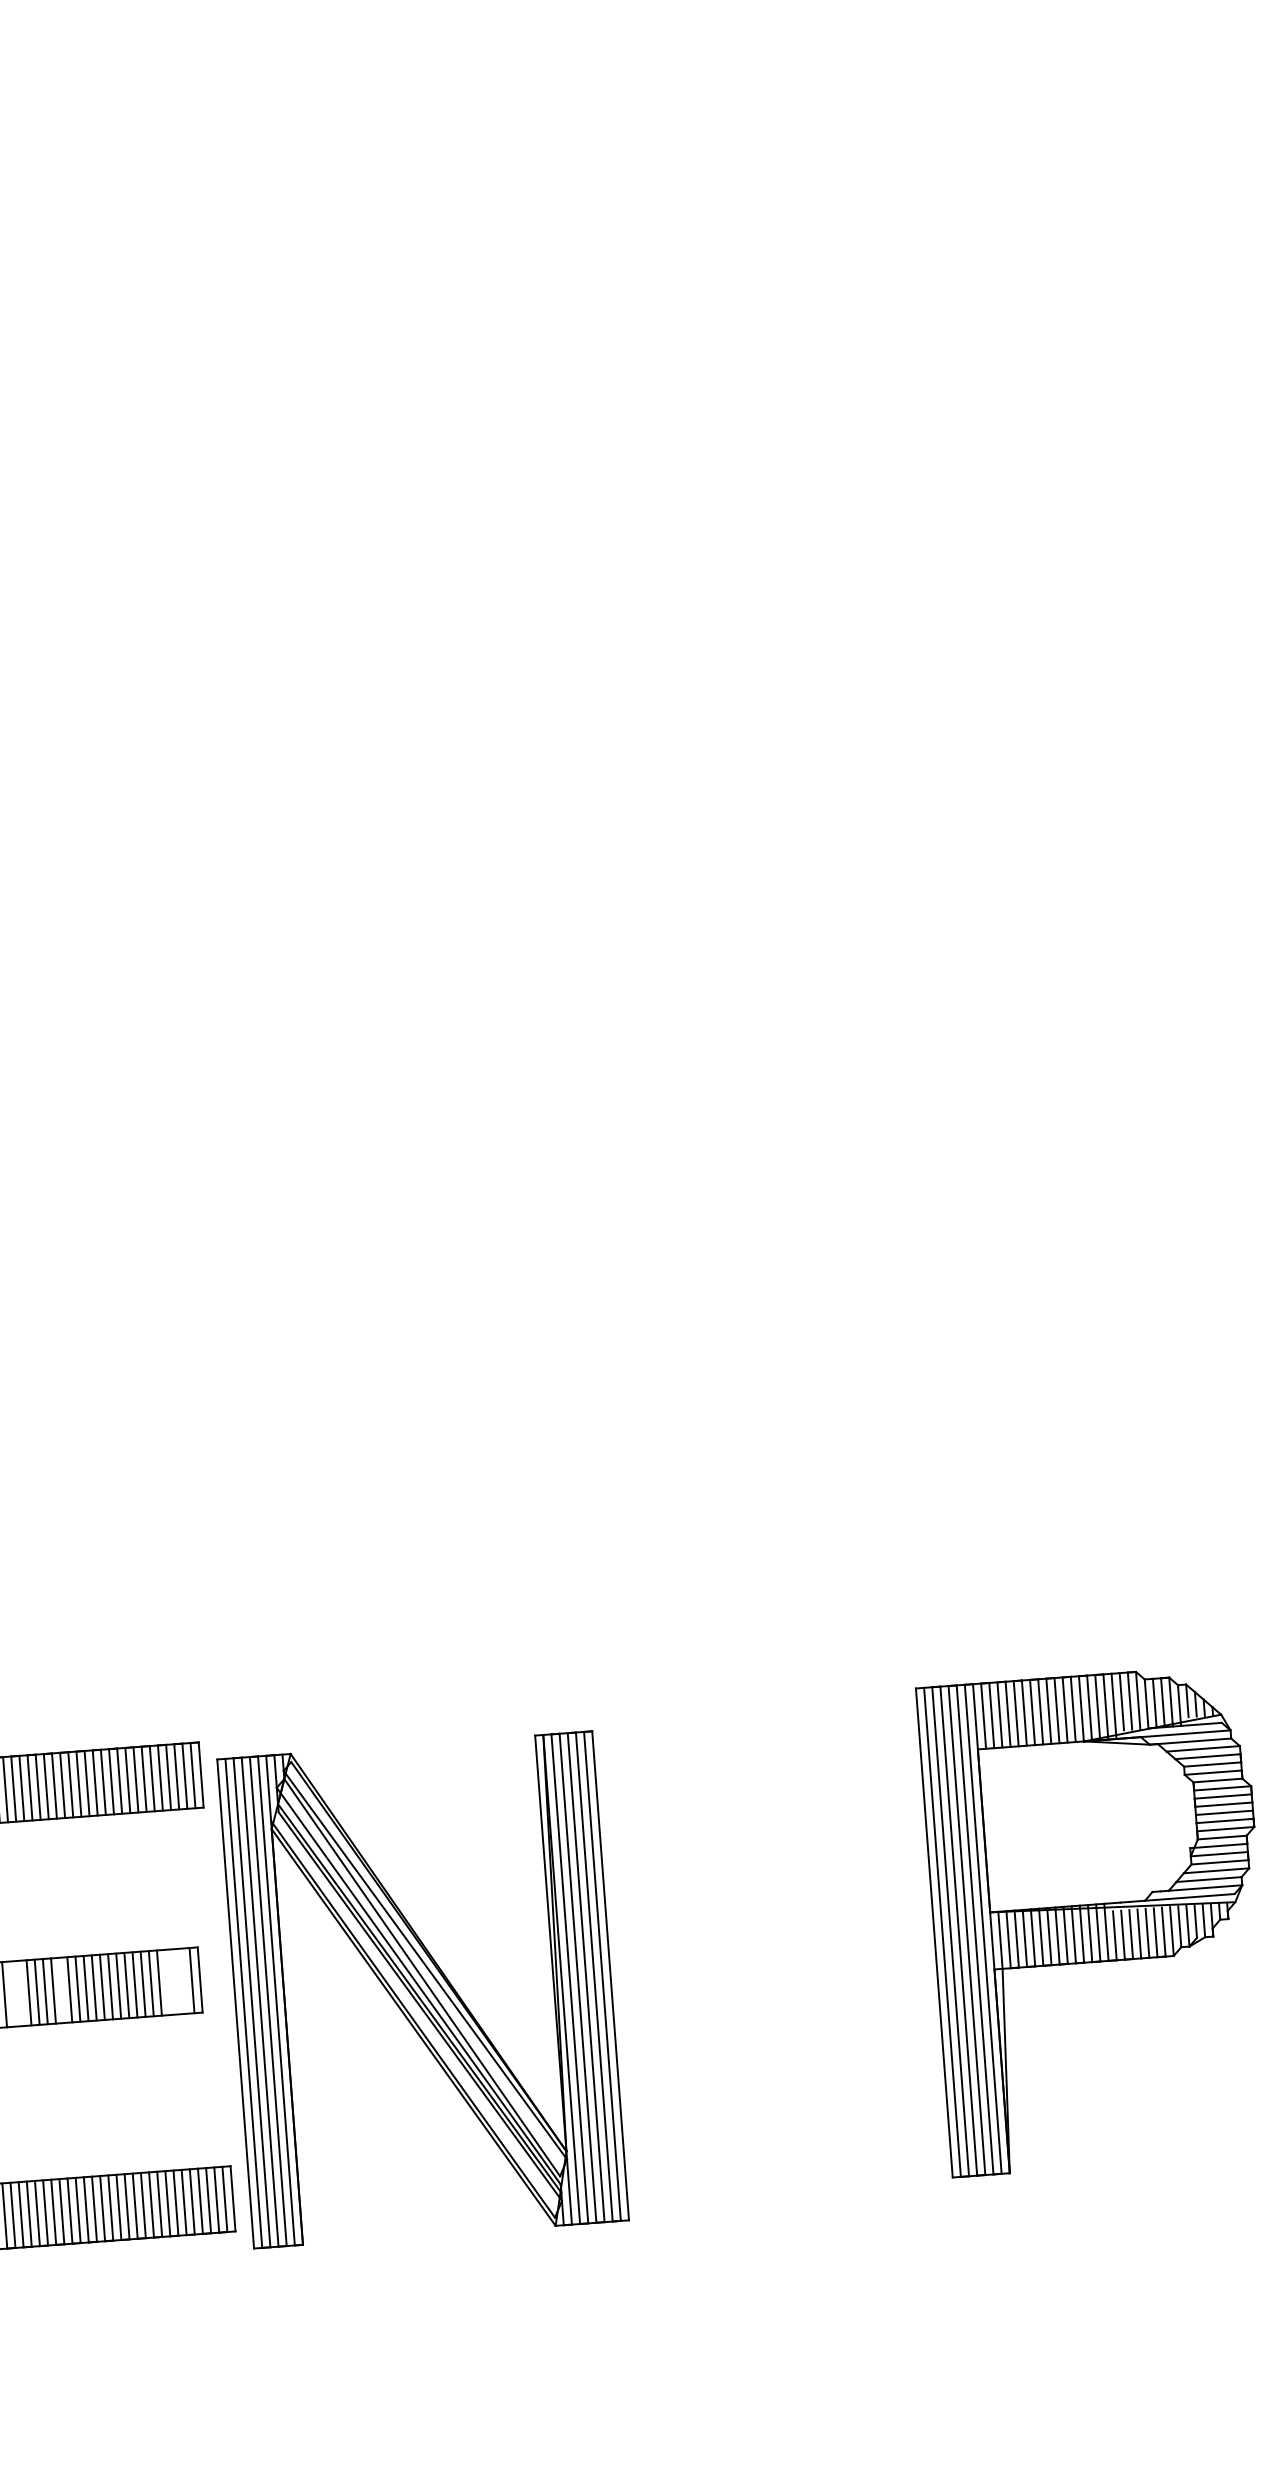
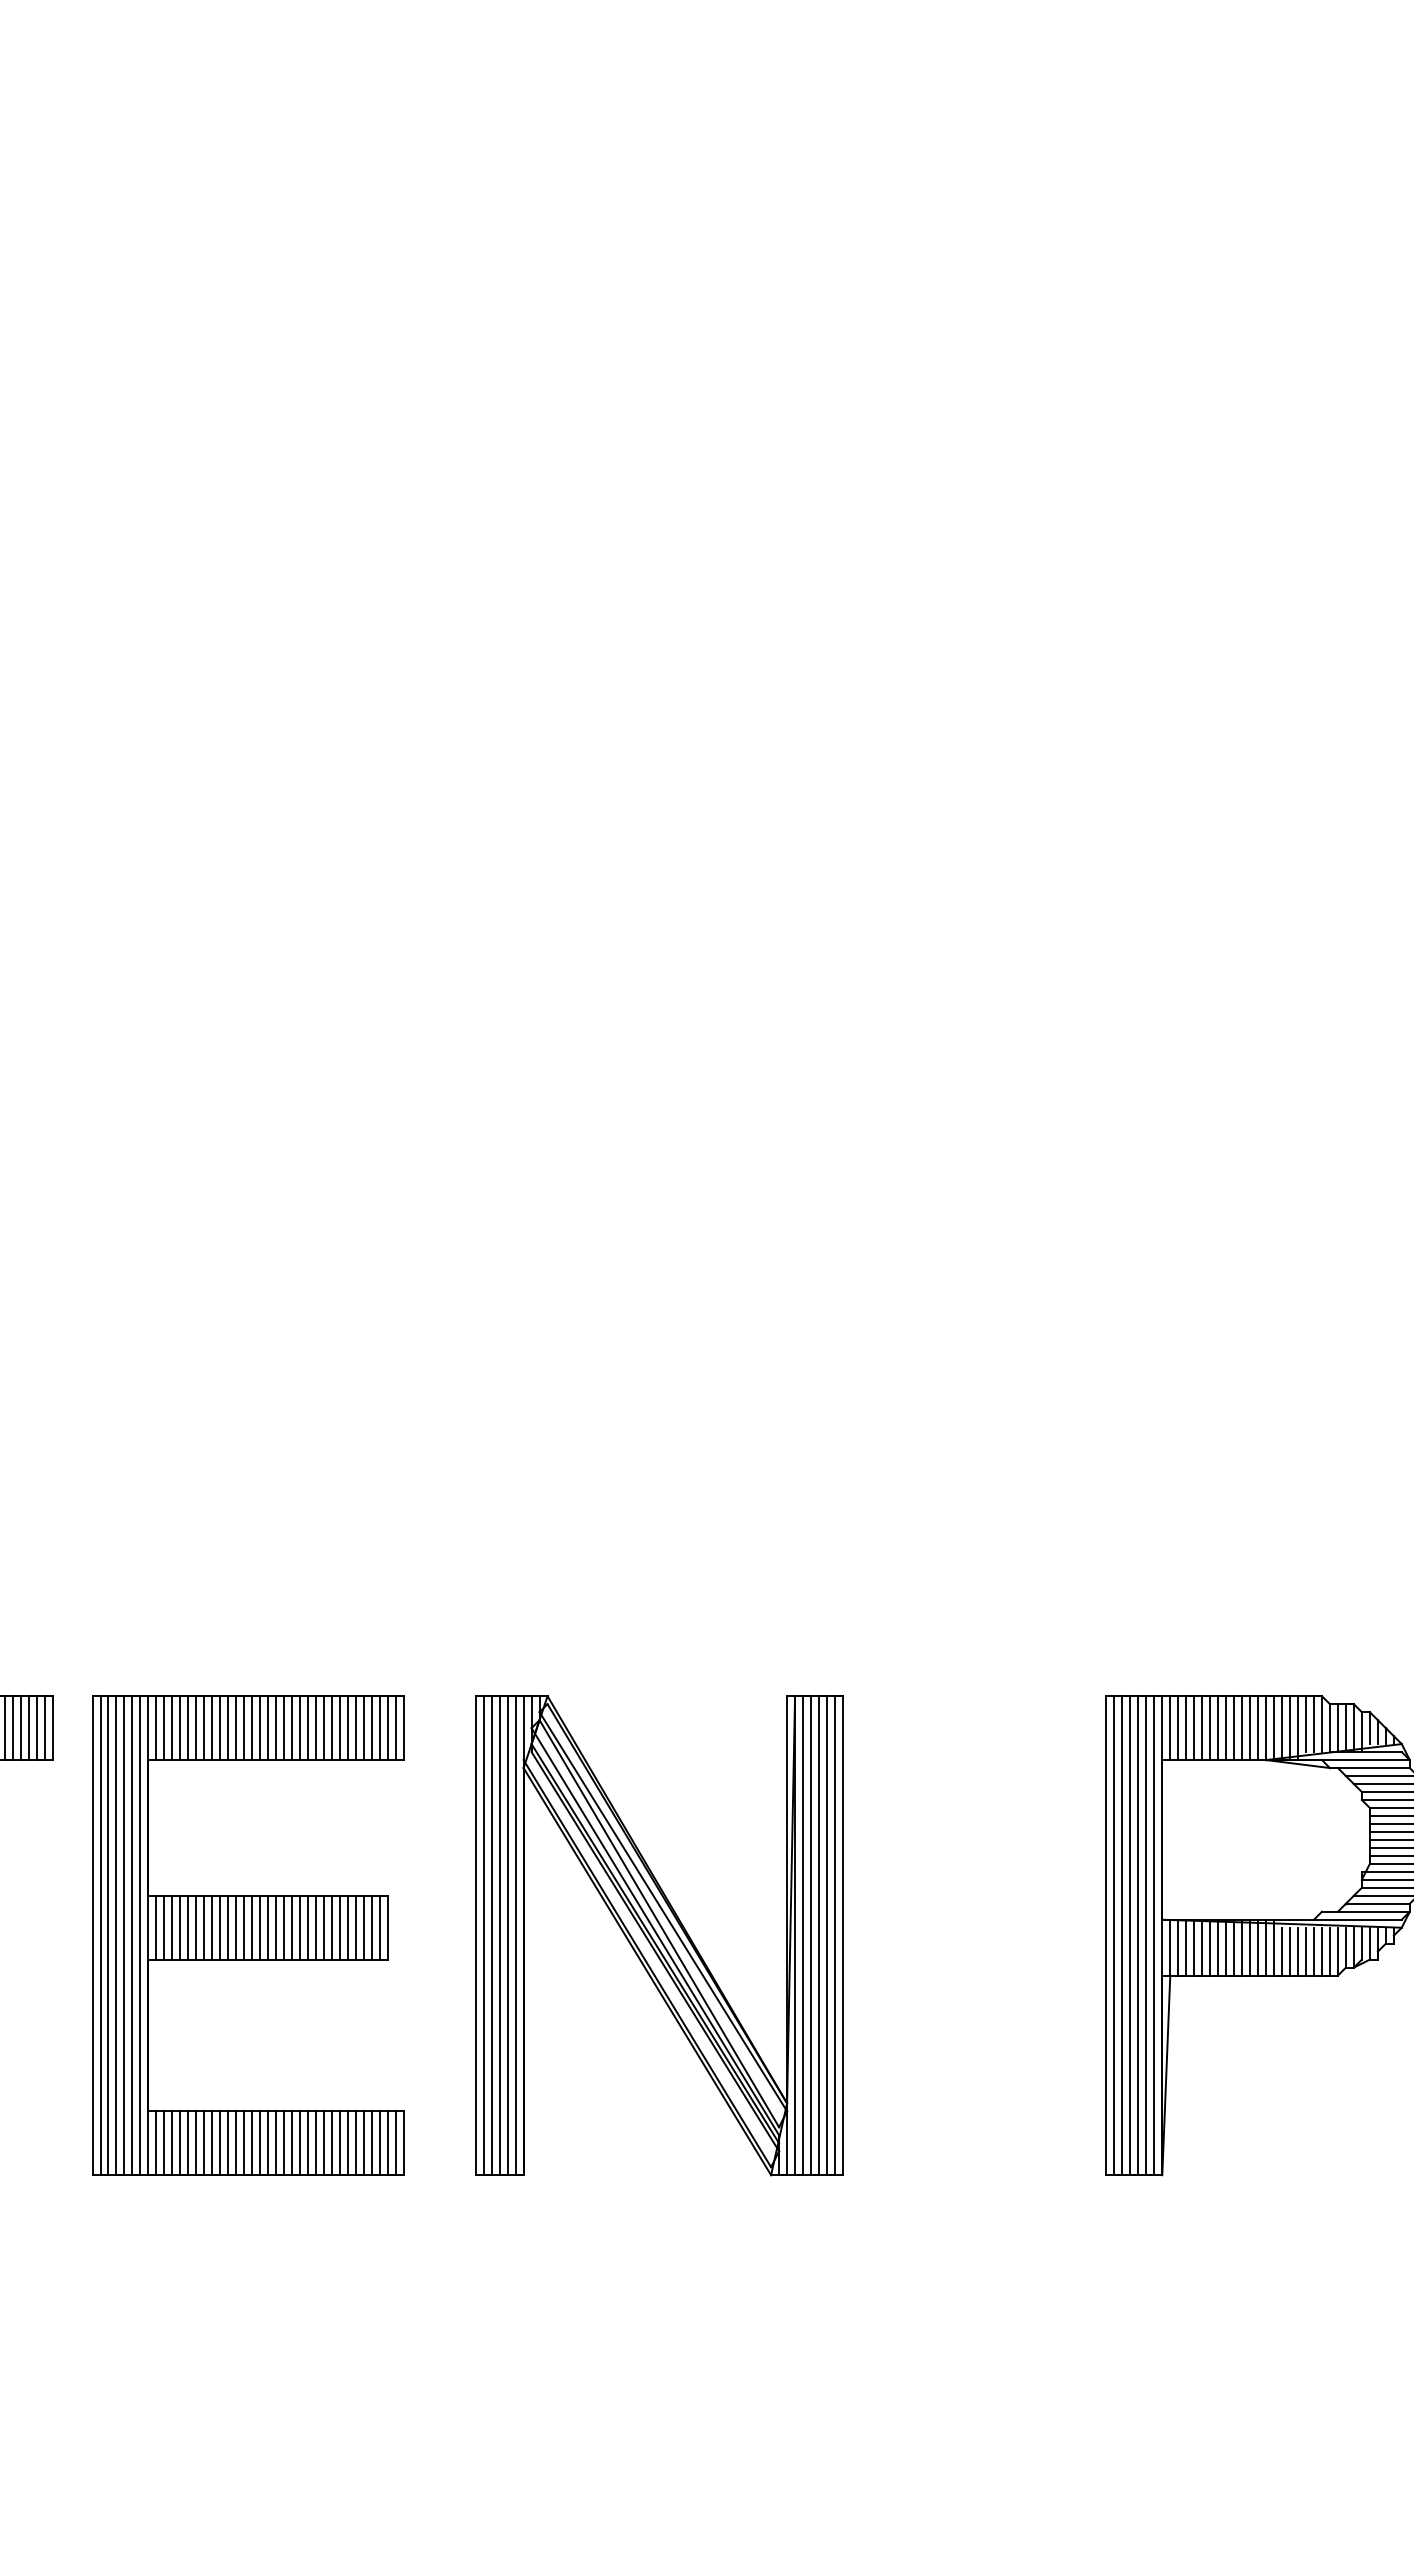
line: (175, 1981) -> (363, 1927), added
line: (183, 1981) -> (371, 1927), added
line: (167, 1982) -> (355, 1927), added
part: (423, 1989) -> (659, 1935), moved
line: (61, 1990) -> (252, 1927), added
line: (12, 1993) -> (204, 1927), added
line: (21, 1993) -> (212, 1927), added

